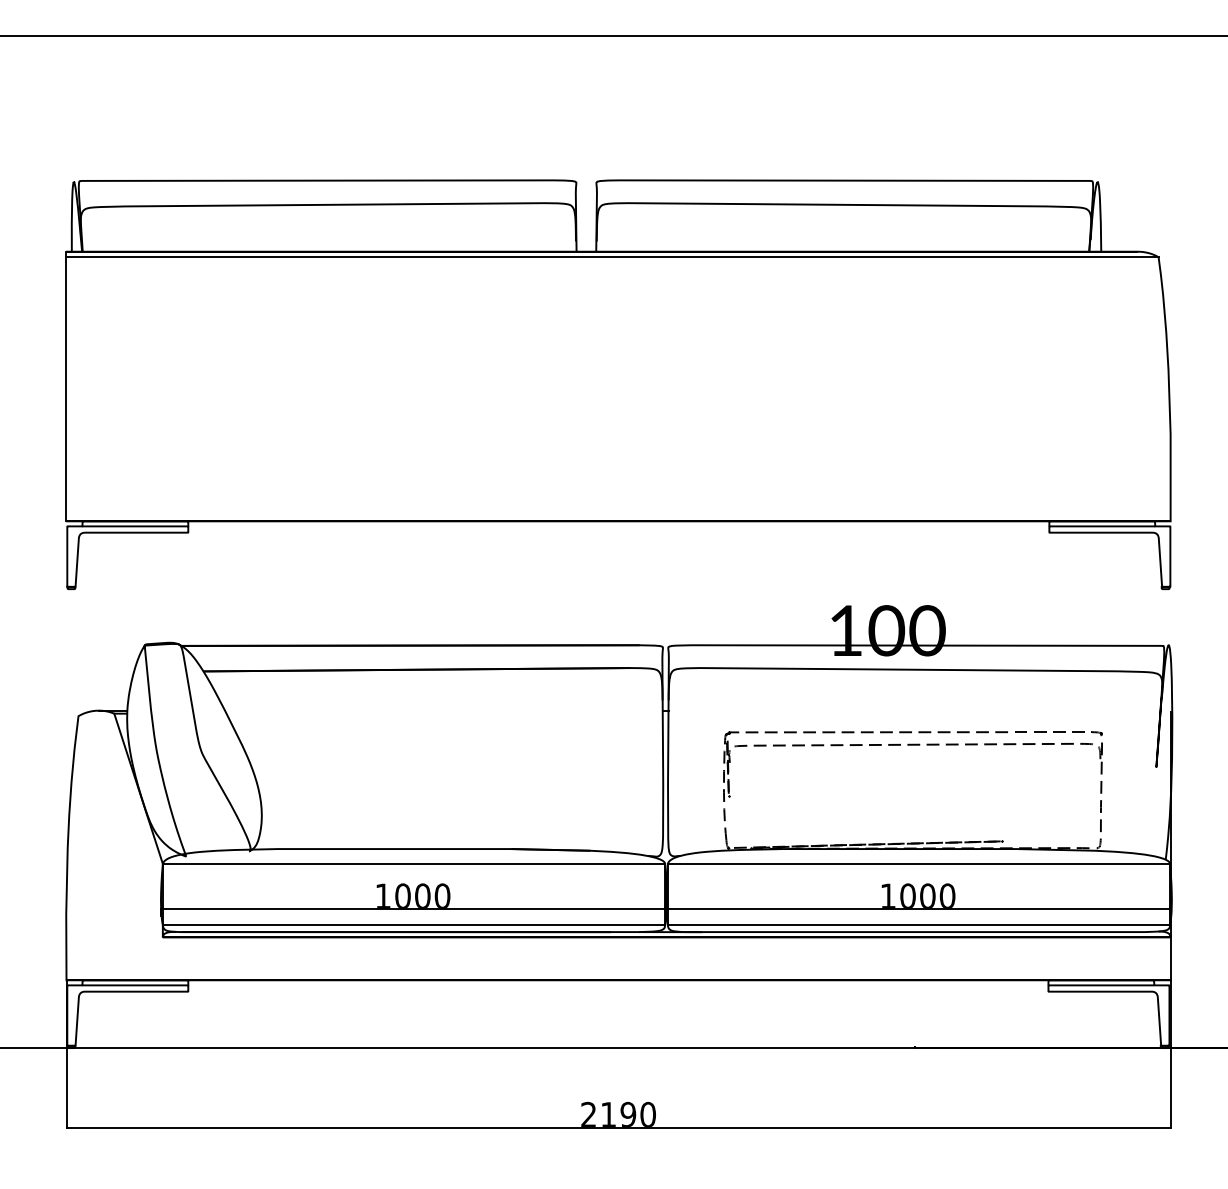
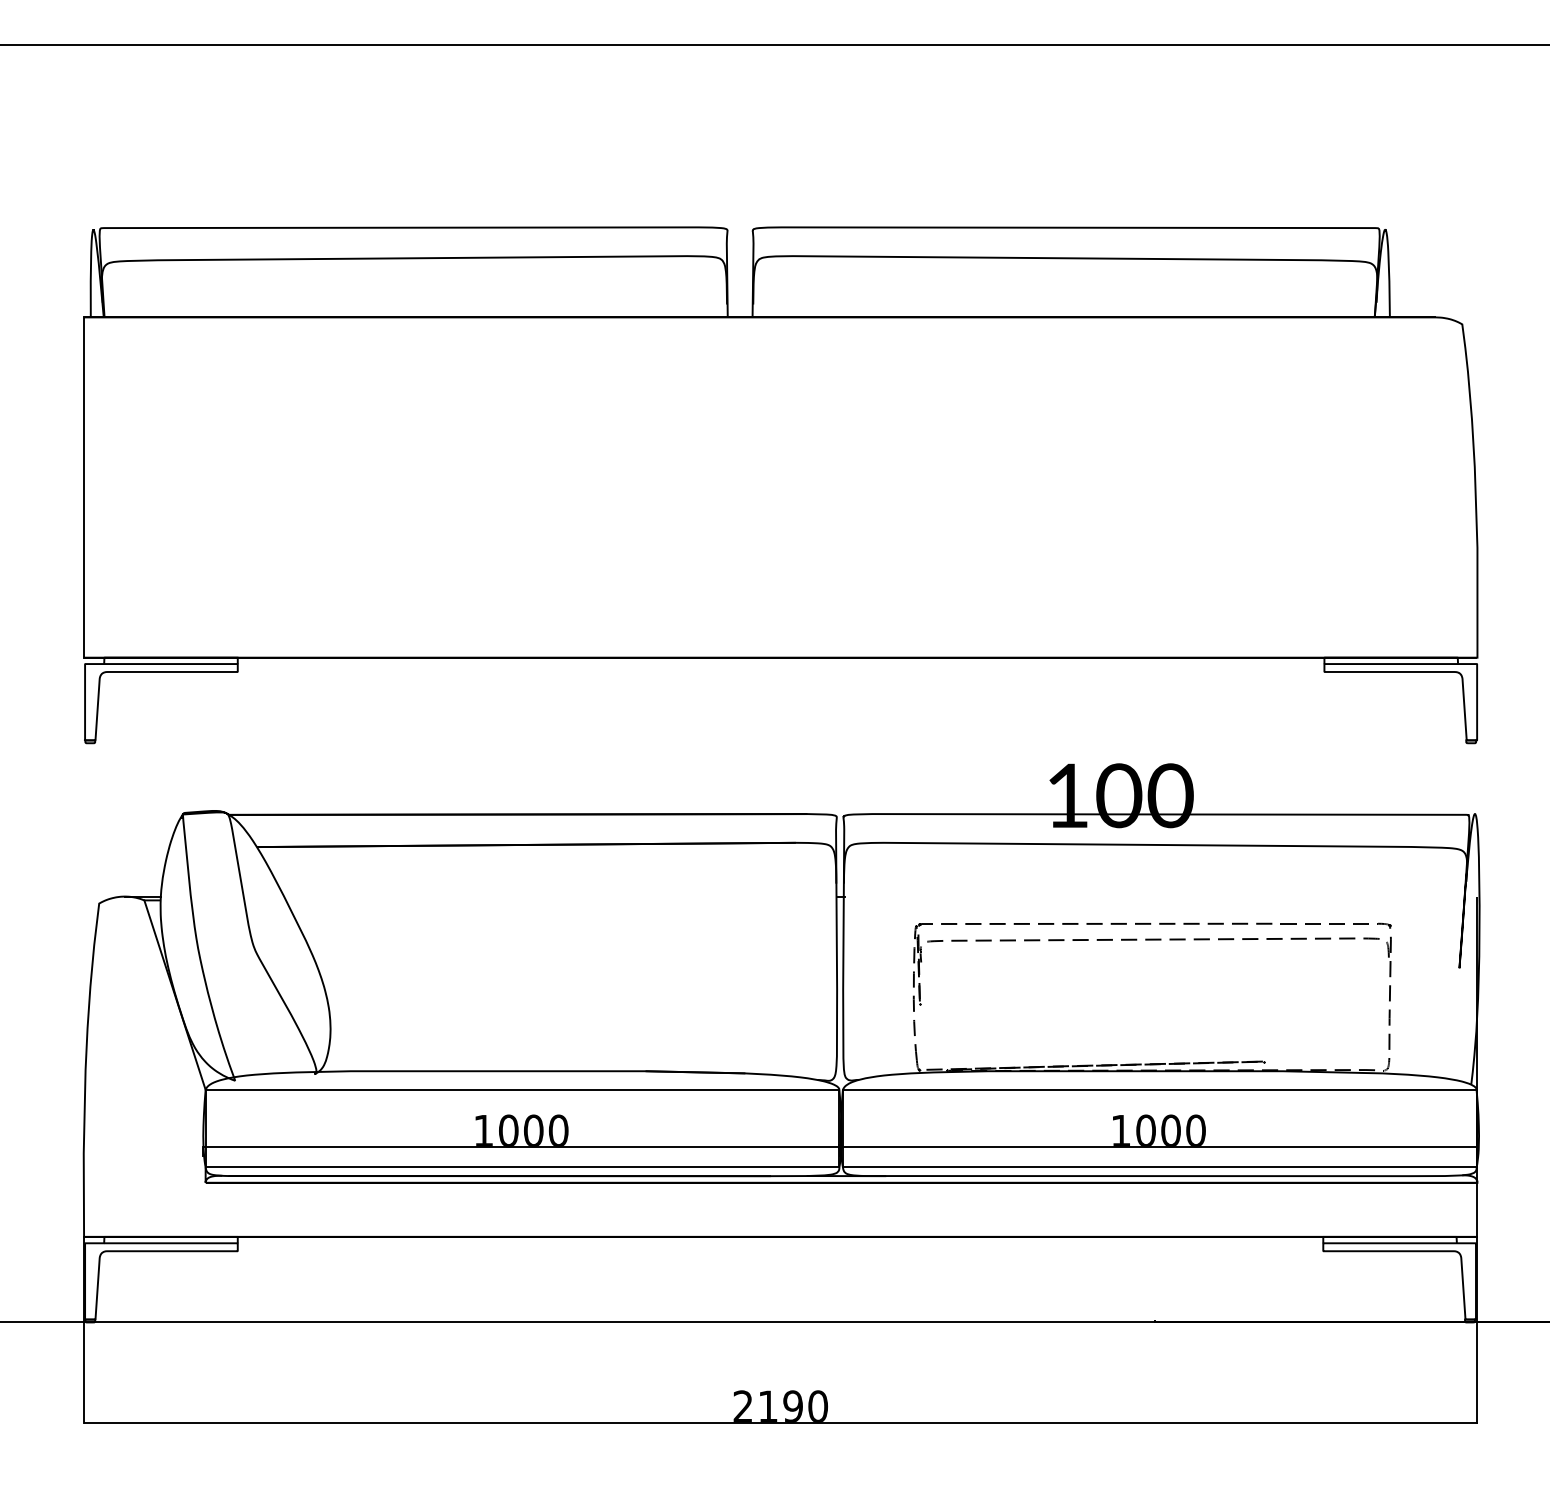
line: (612, 257) -> (772, 324), removed

